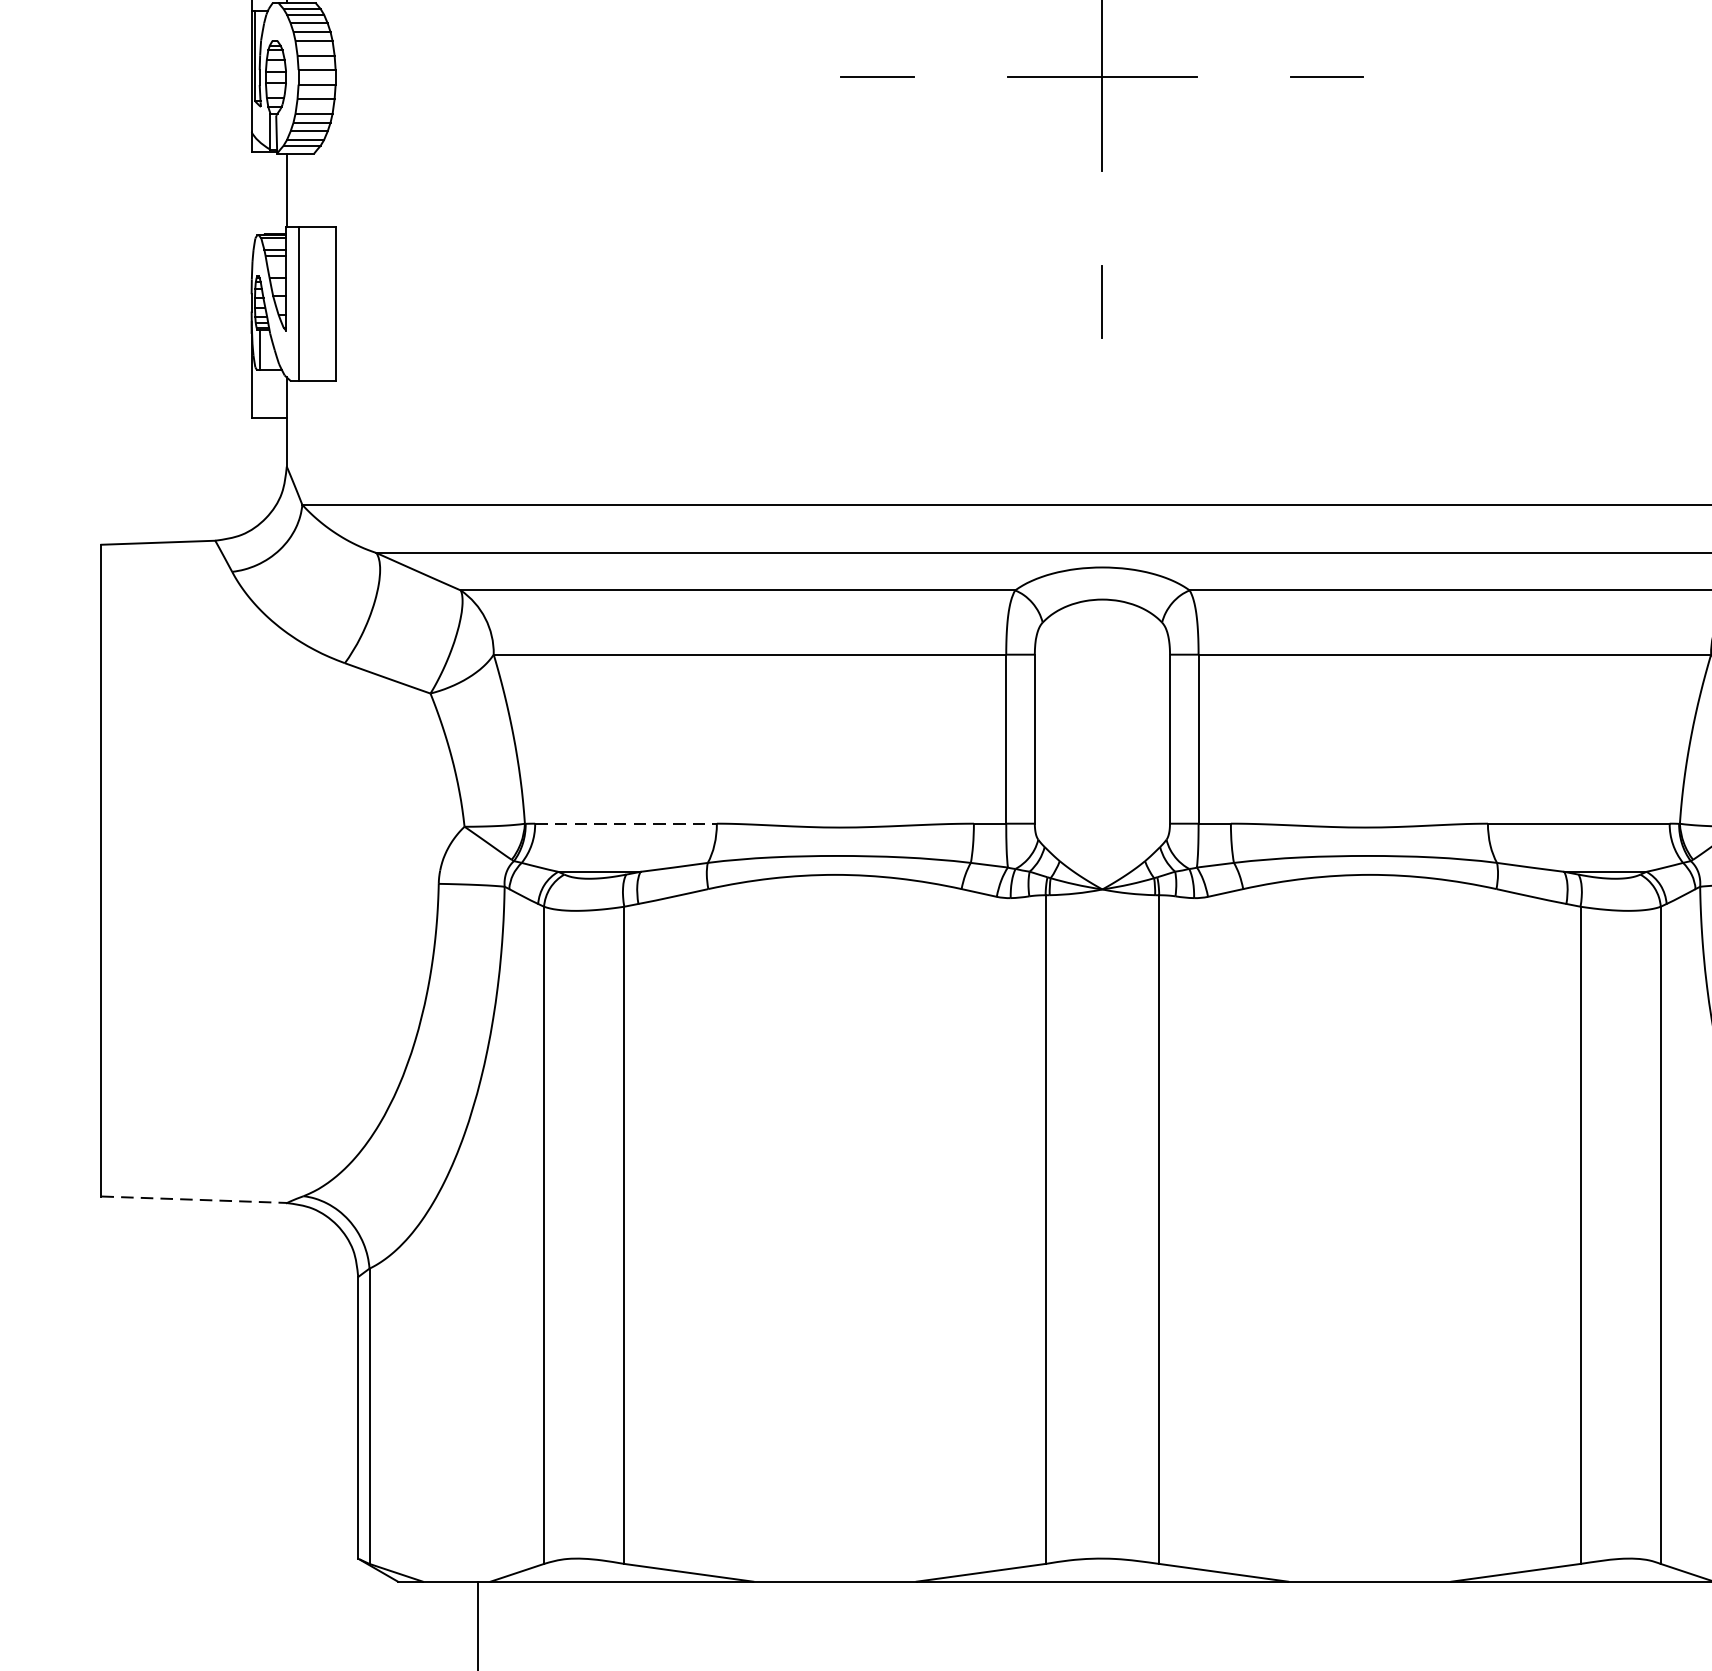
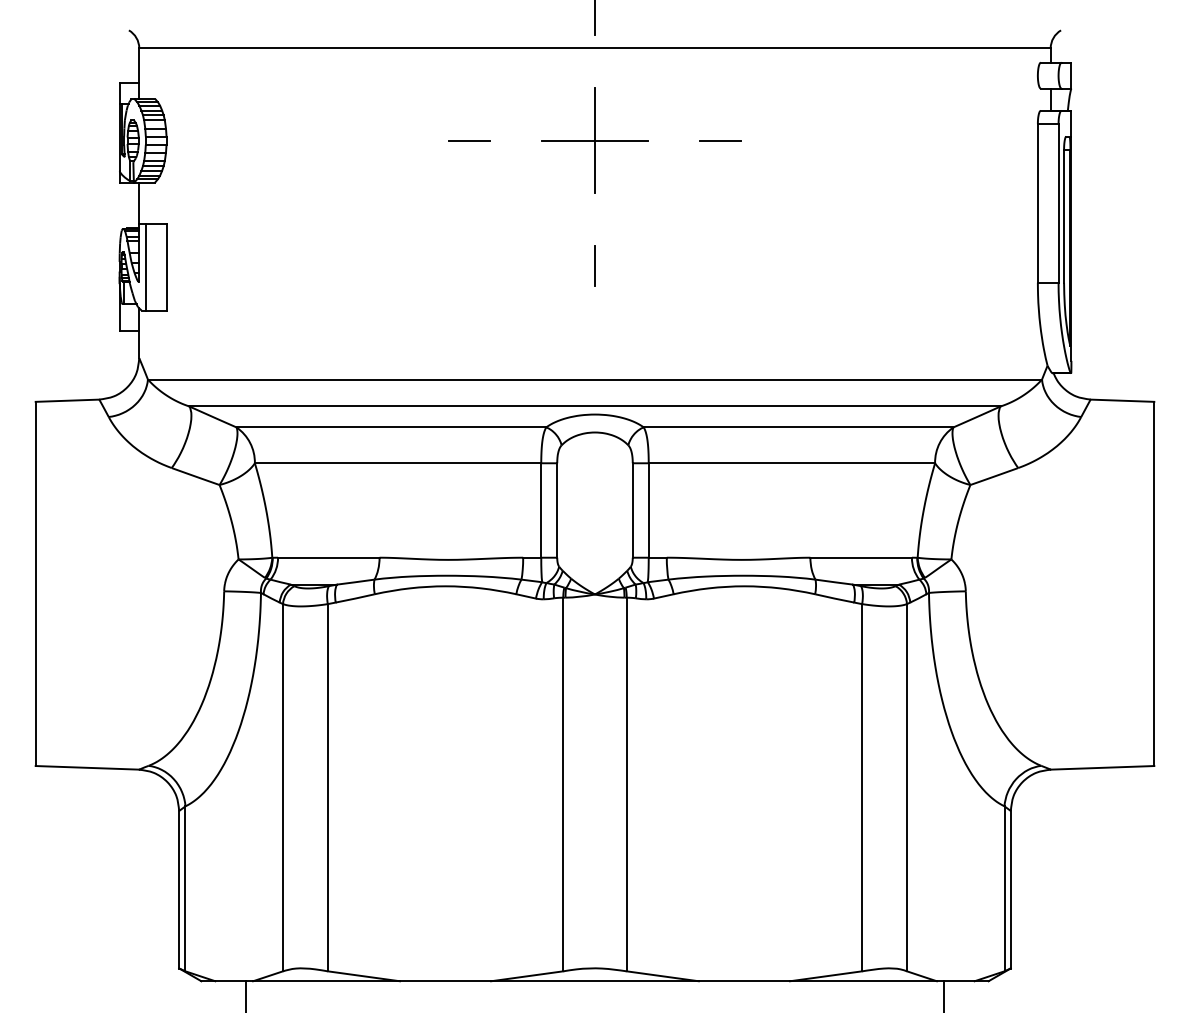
line: (625, 823) -> (328, 557), dashed -> solid
line: (194, 1199) -> (87, 767), dashed -> solid

